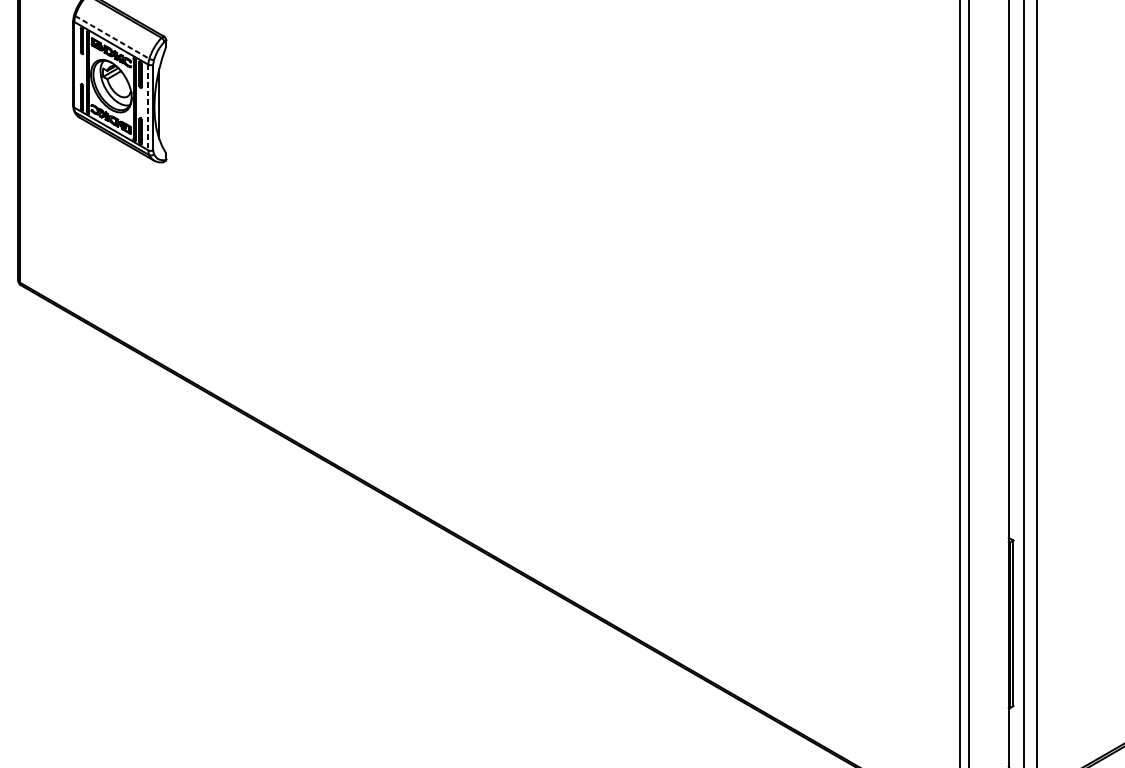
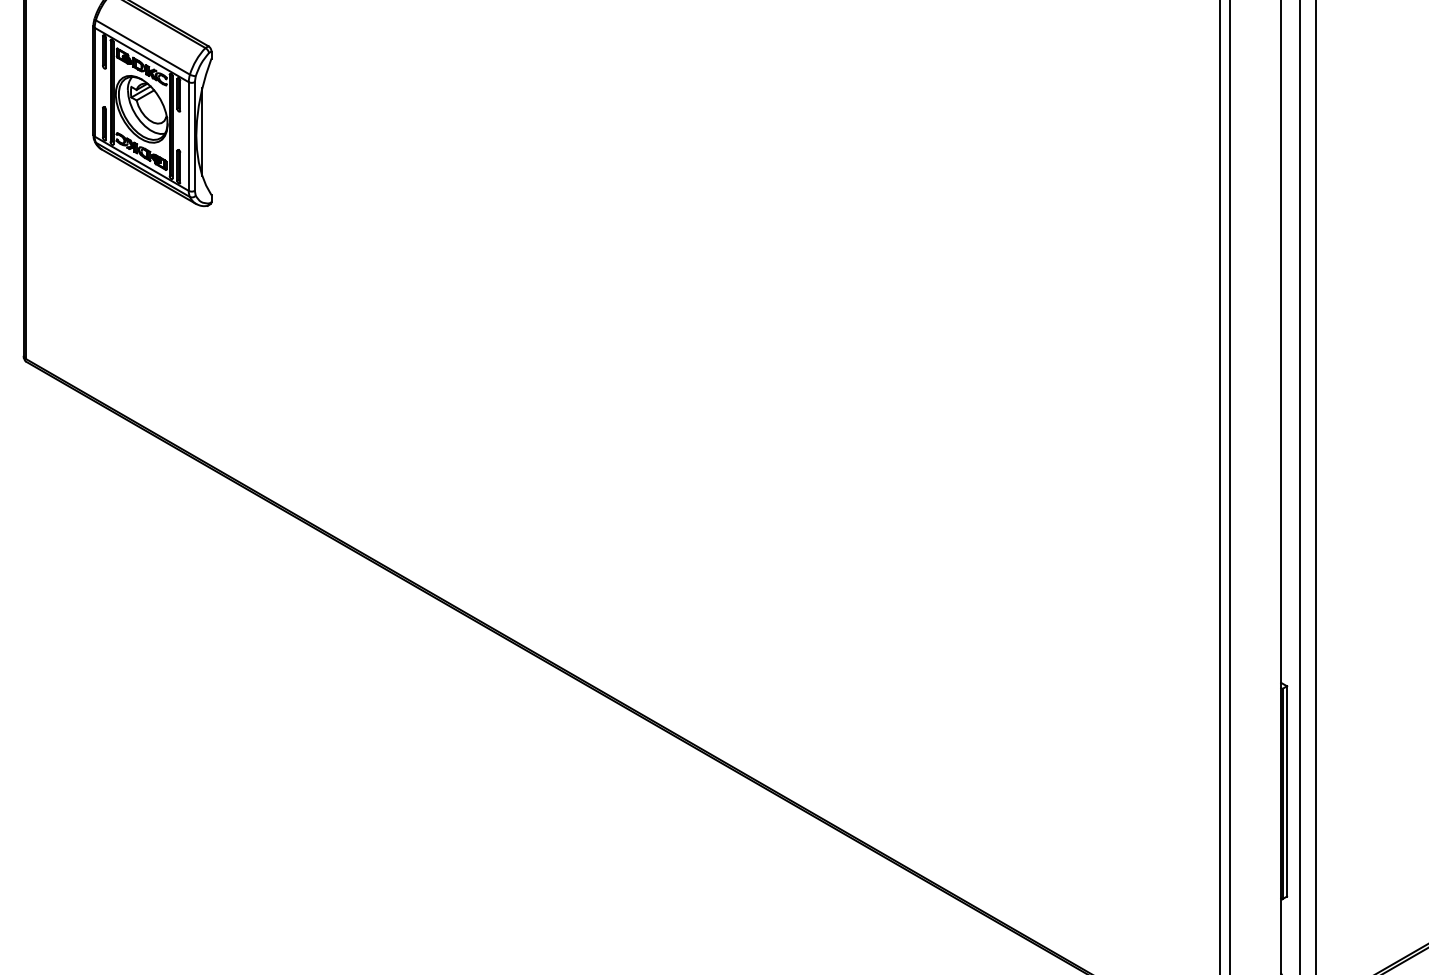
line: (112, 37) -> (143, 47), dashed -> solid
line: (148, 108) -> (188, 137), dashed -> solid

